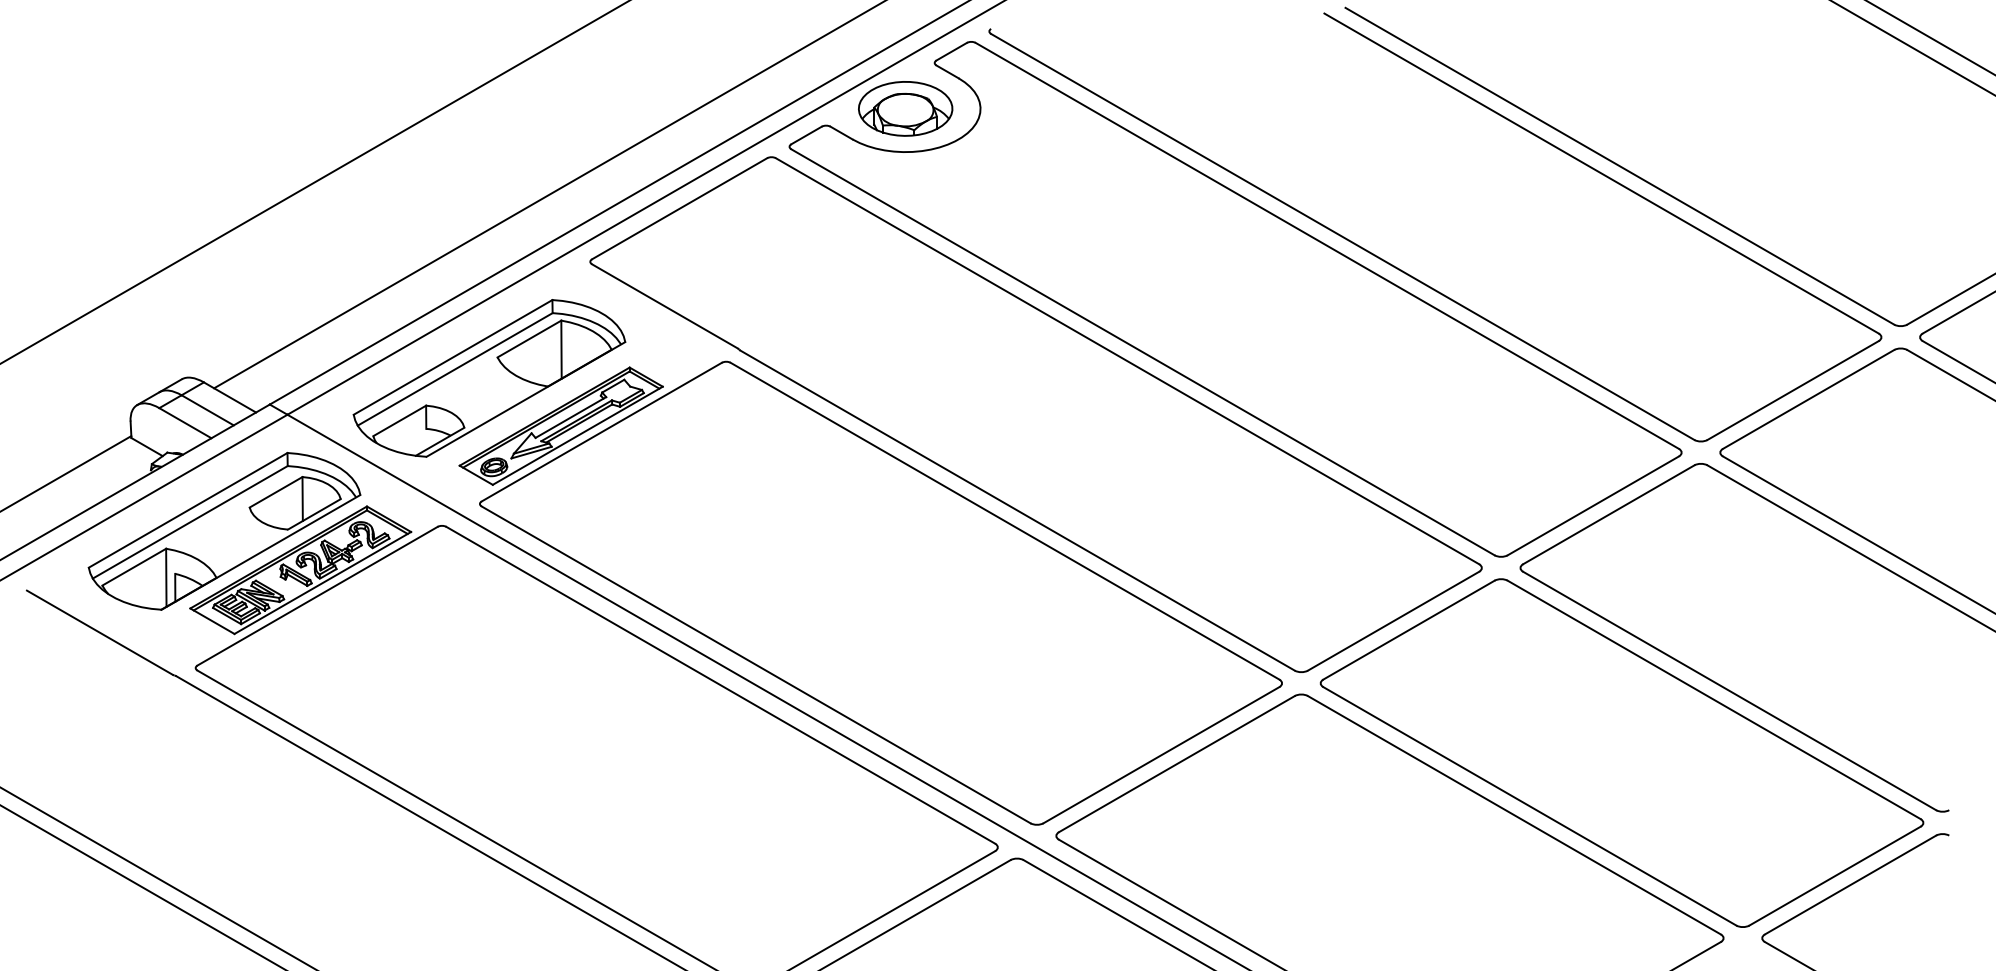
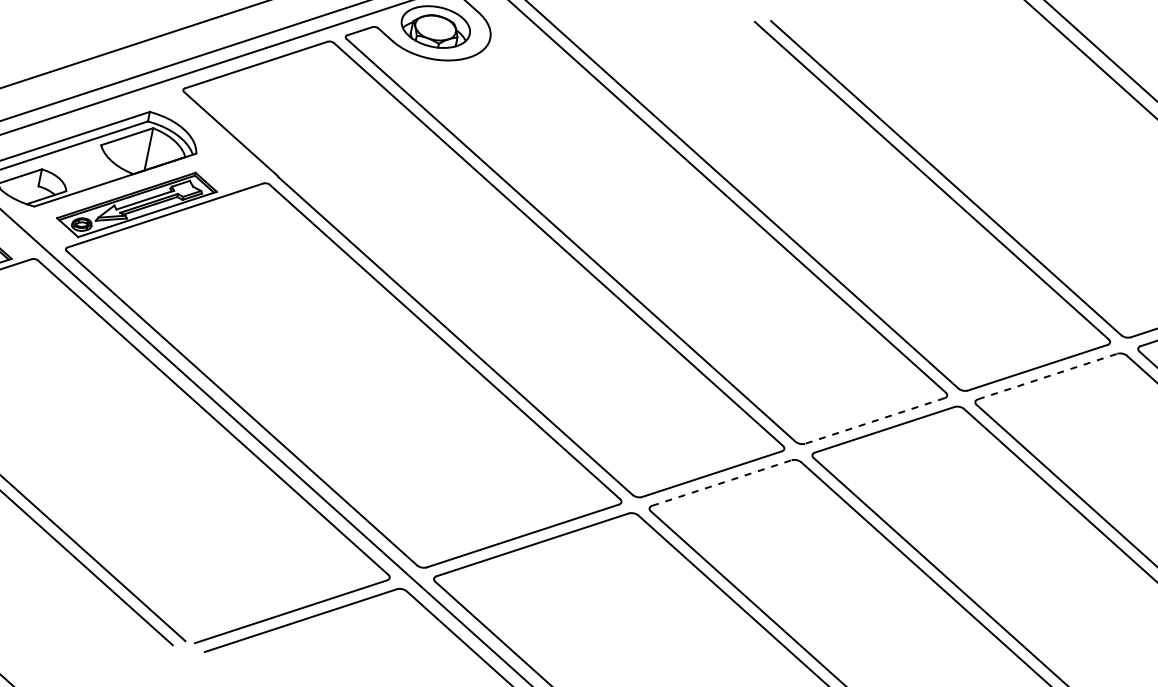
line: (1808, 399) -> (1047, 376), solid -> dashed
line: (1593, 505) -> (875, 420), solid -> dashed
line: (1409, 630) -> (722, 483), solid -> dashed

